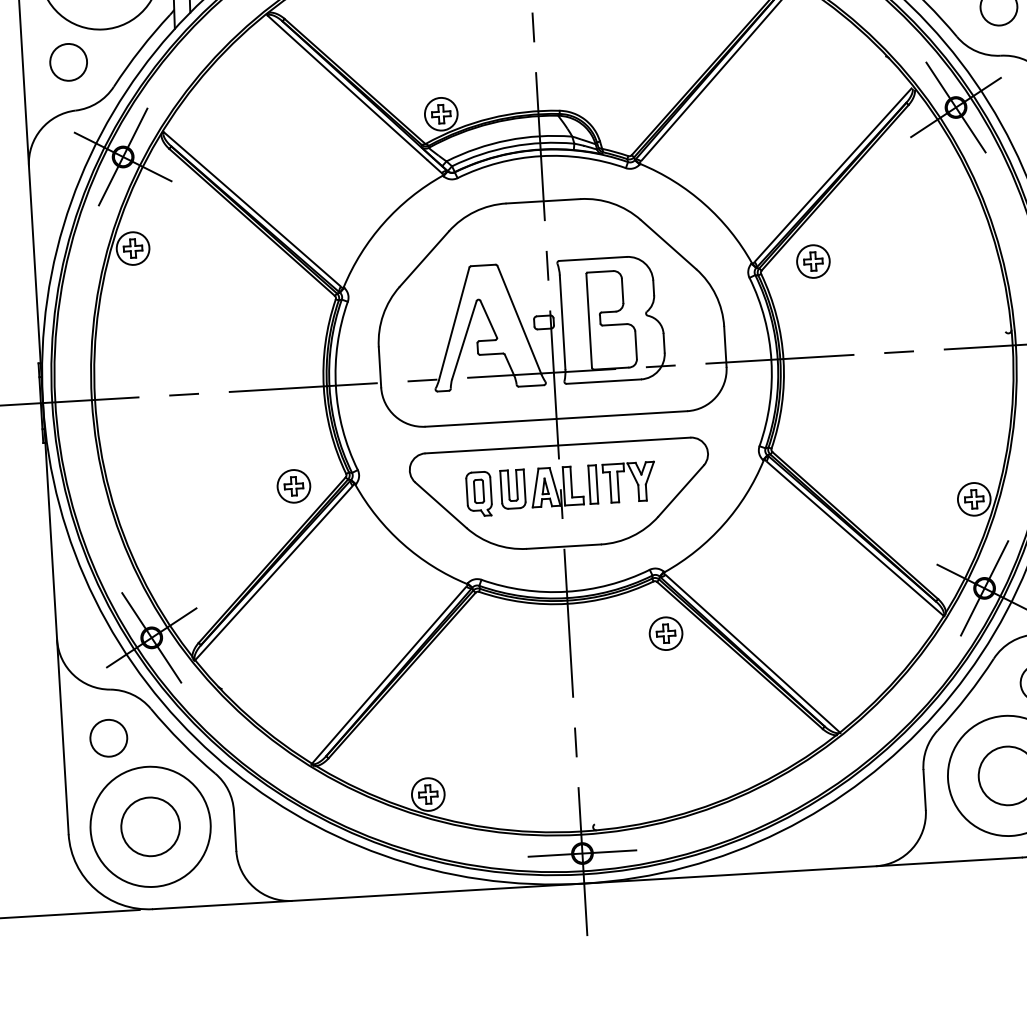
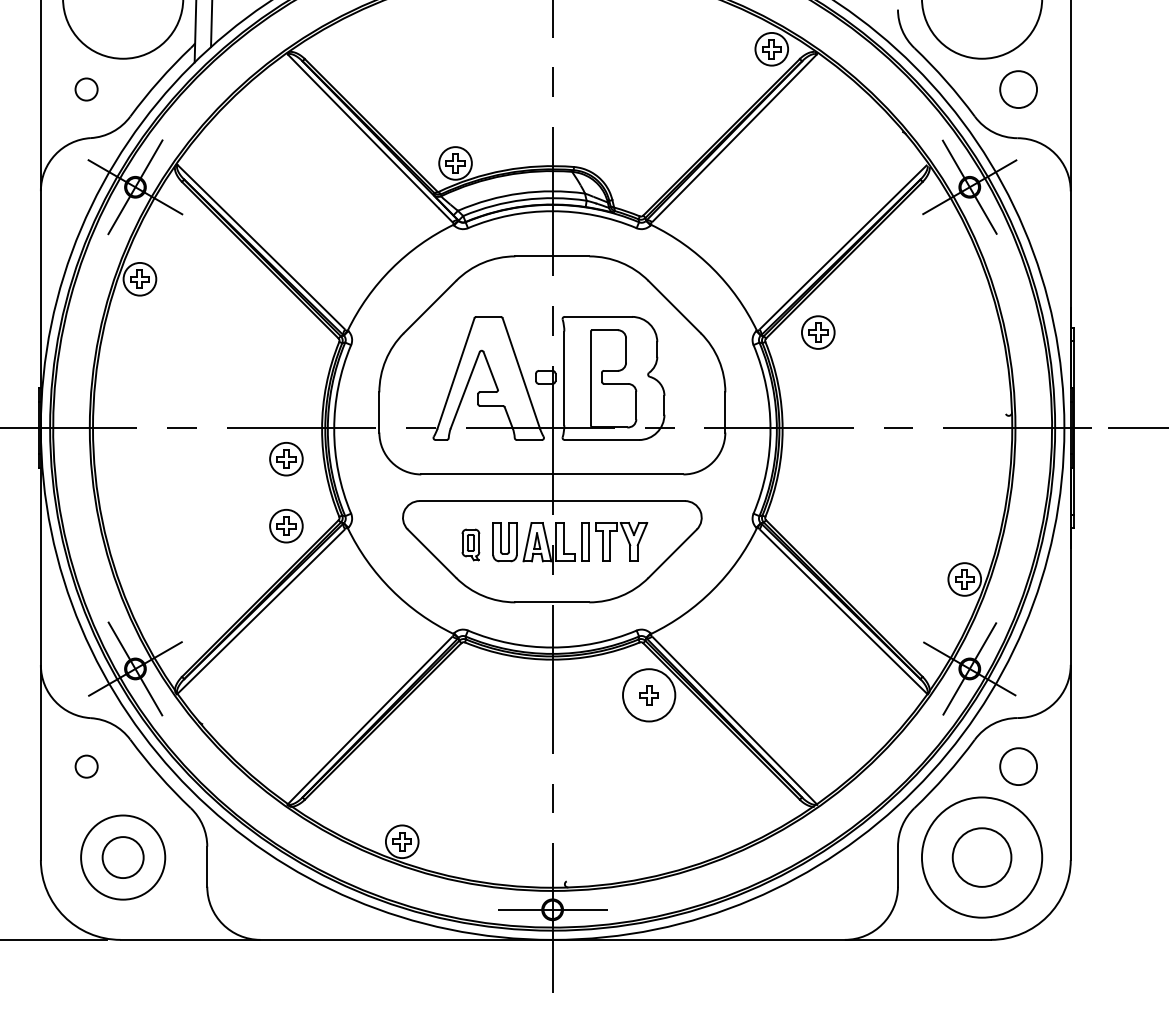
circle: (68, 62) -> (86, 89), size x0.6
part: (290, 419) -> (286, 459), added
part: (478, 493) -> (470, 544), size x0.7
circle: (665, 633) -> (648, 695), size x1.6
circle: (108, 738) -> (86, 766), size x0.6
circle: (149, 826) -> (122, 857), size x0.7
circle: (150, 826) -> (123, 857), size x0.7

